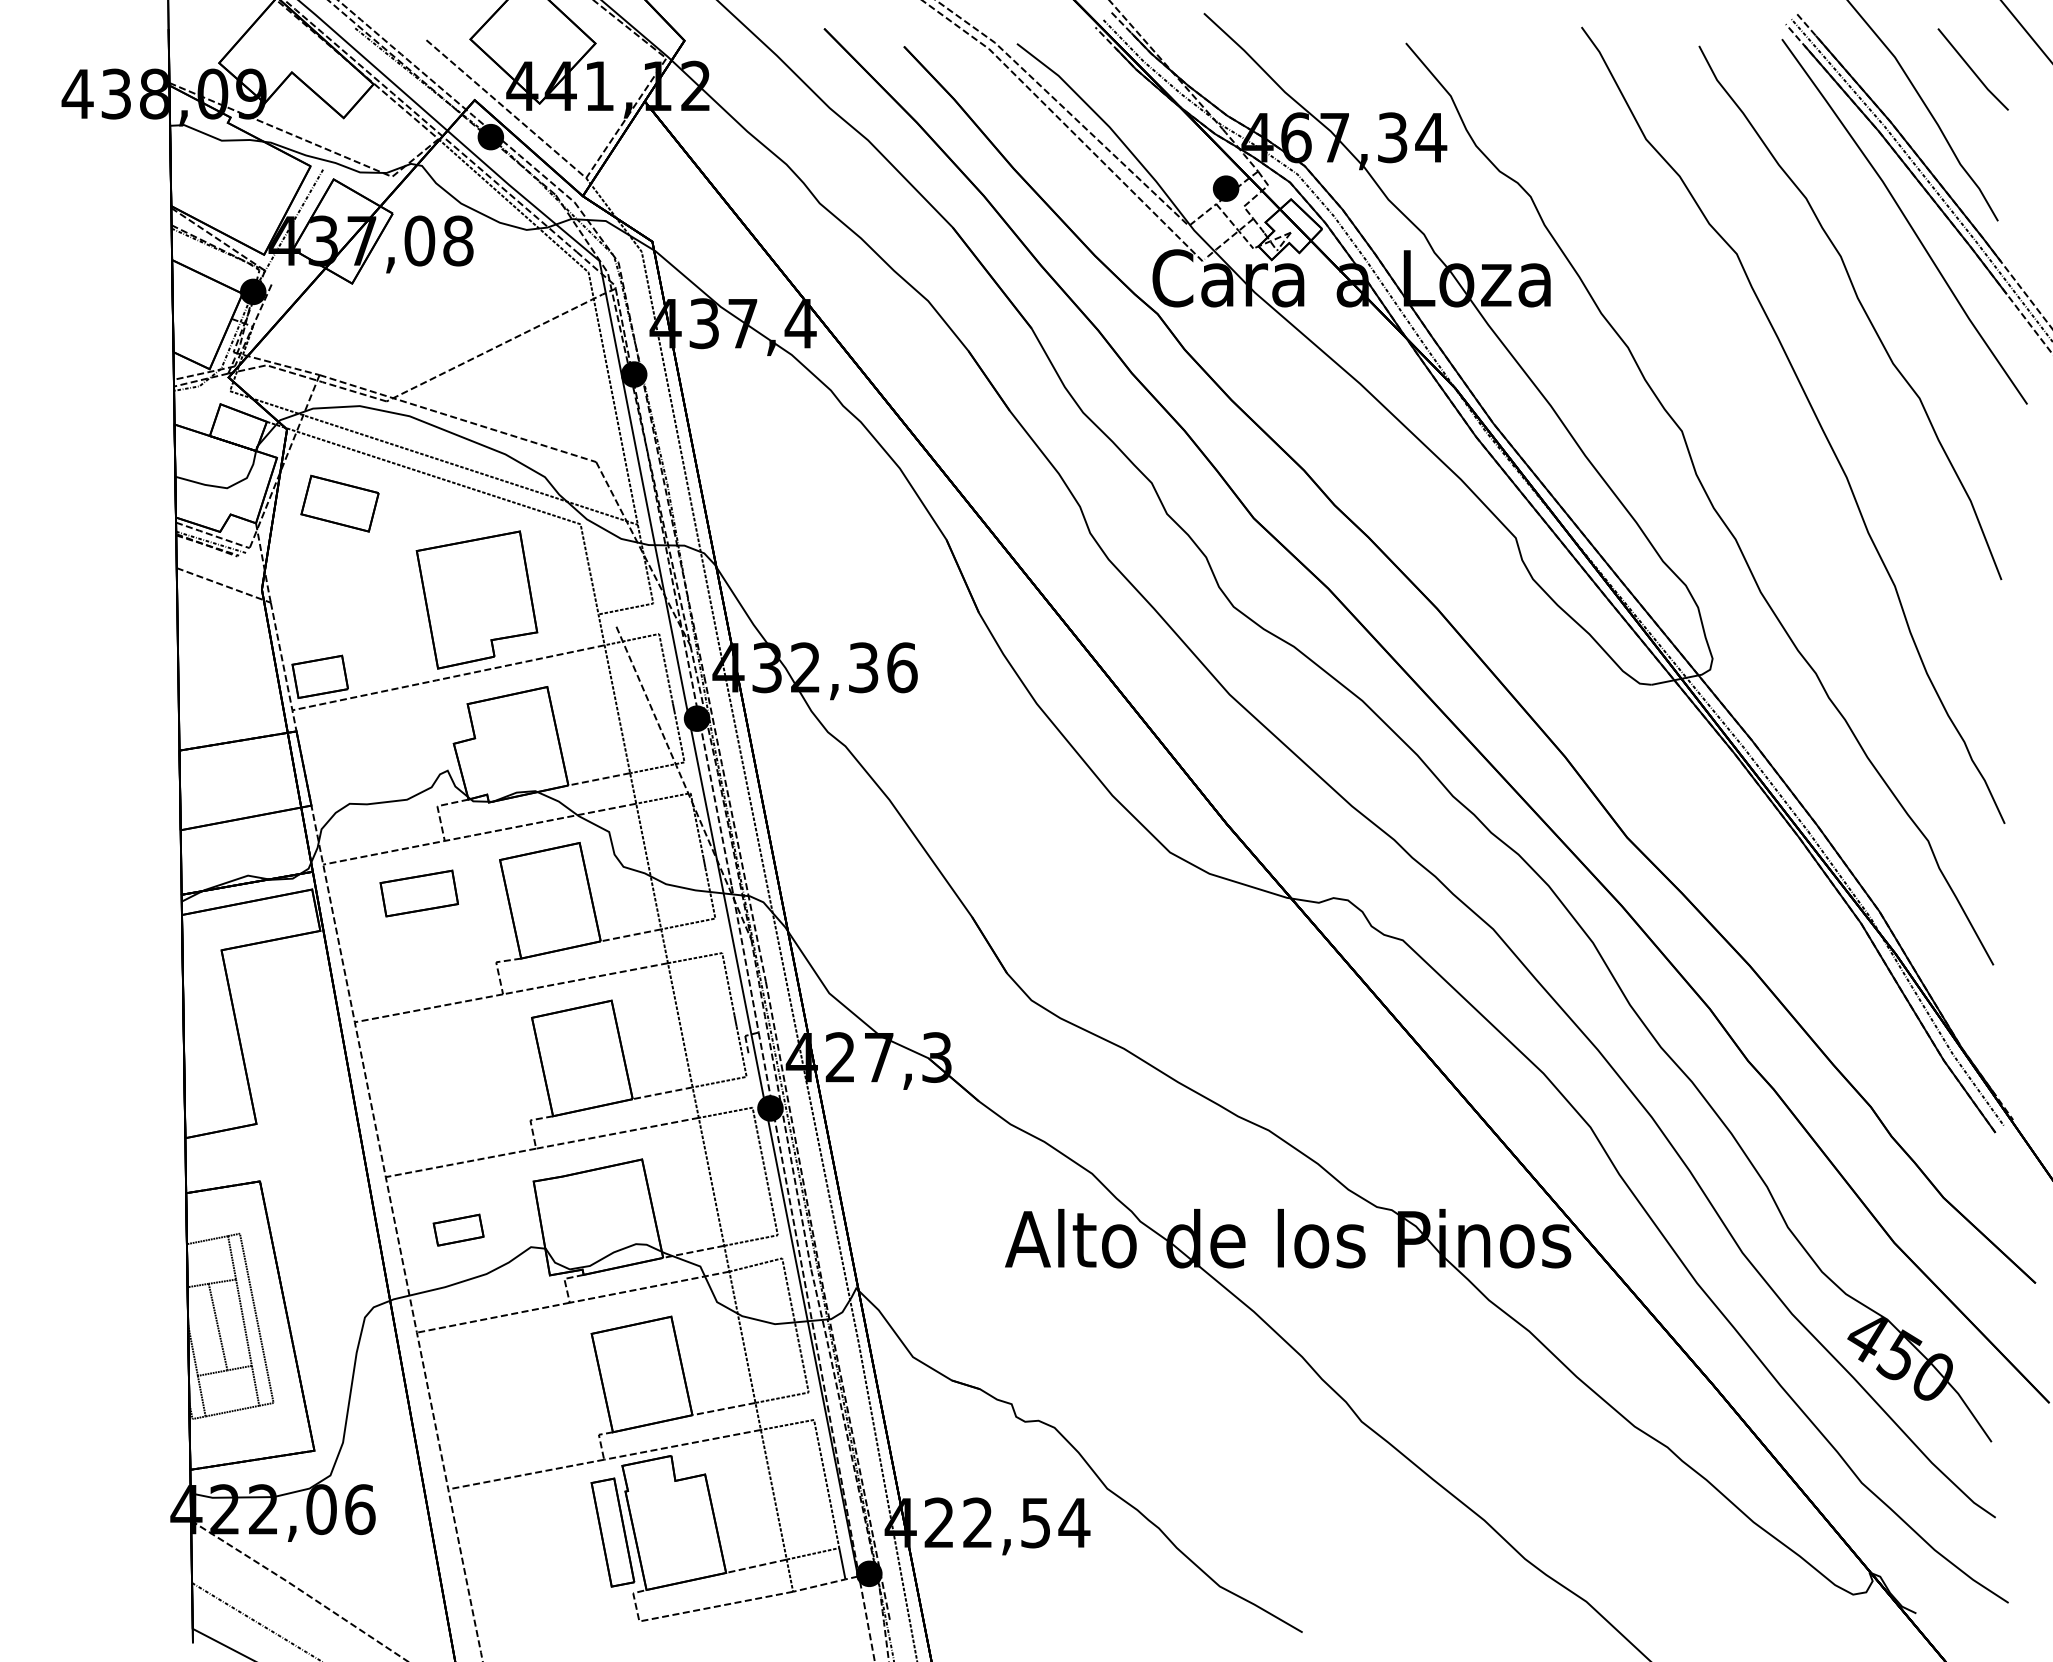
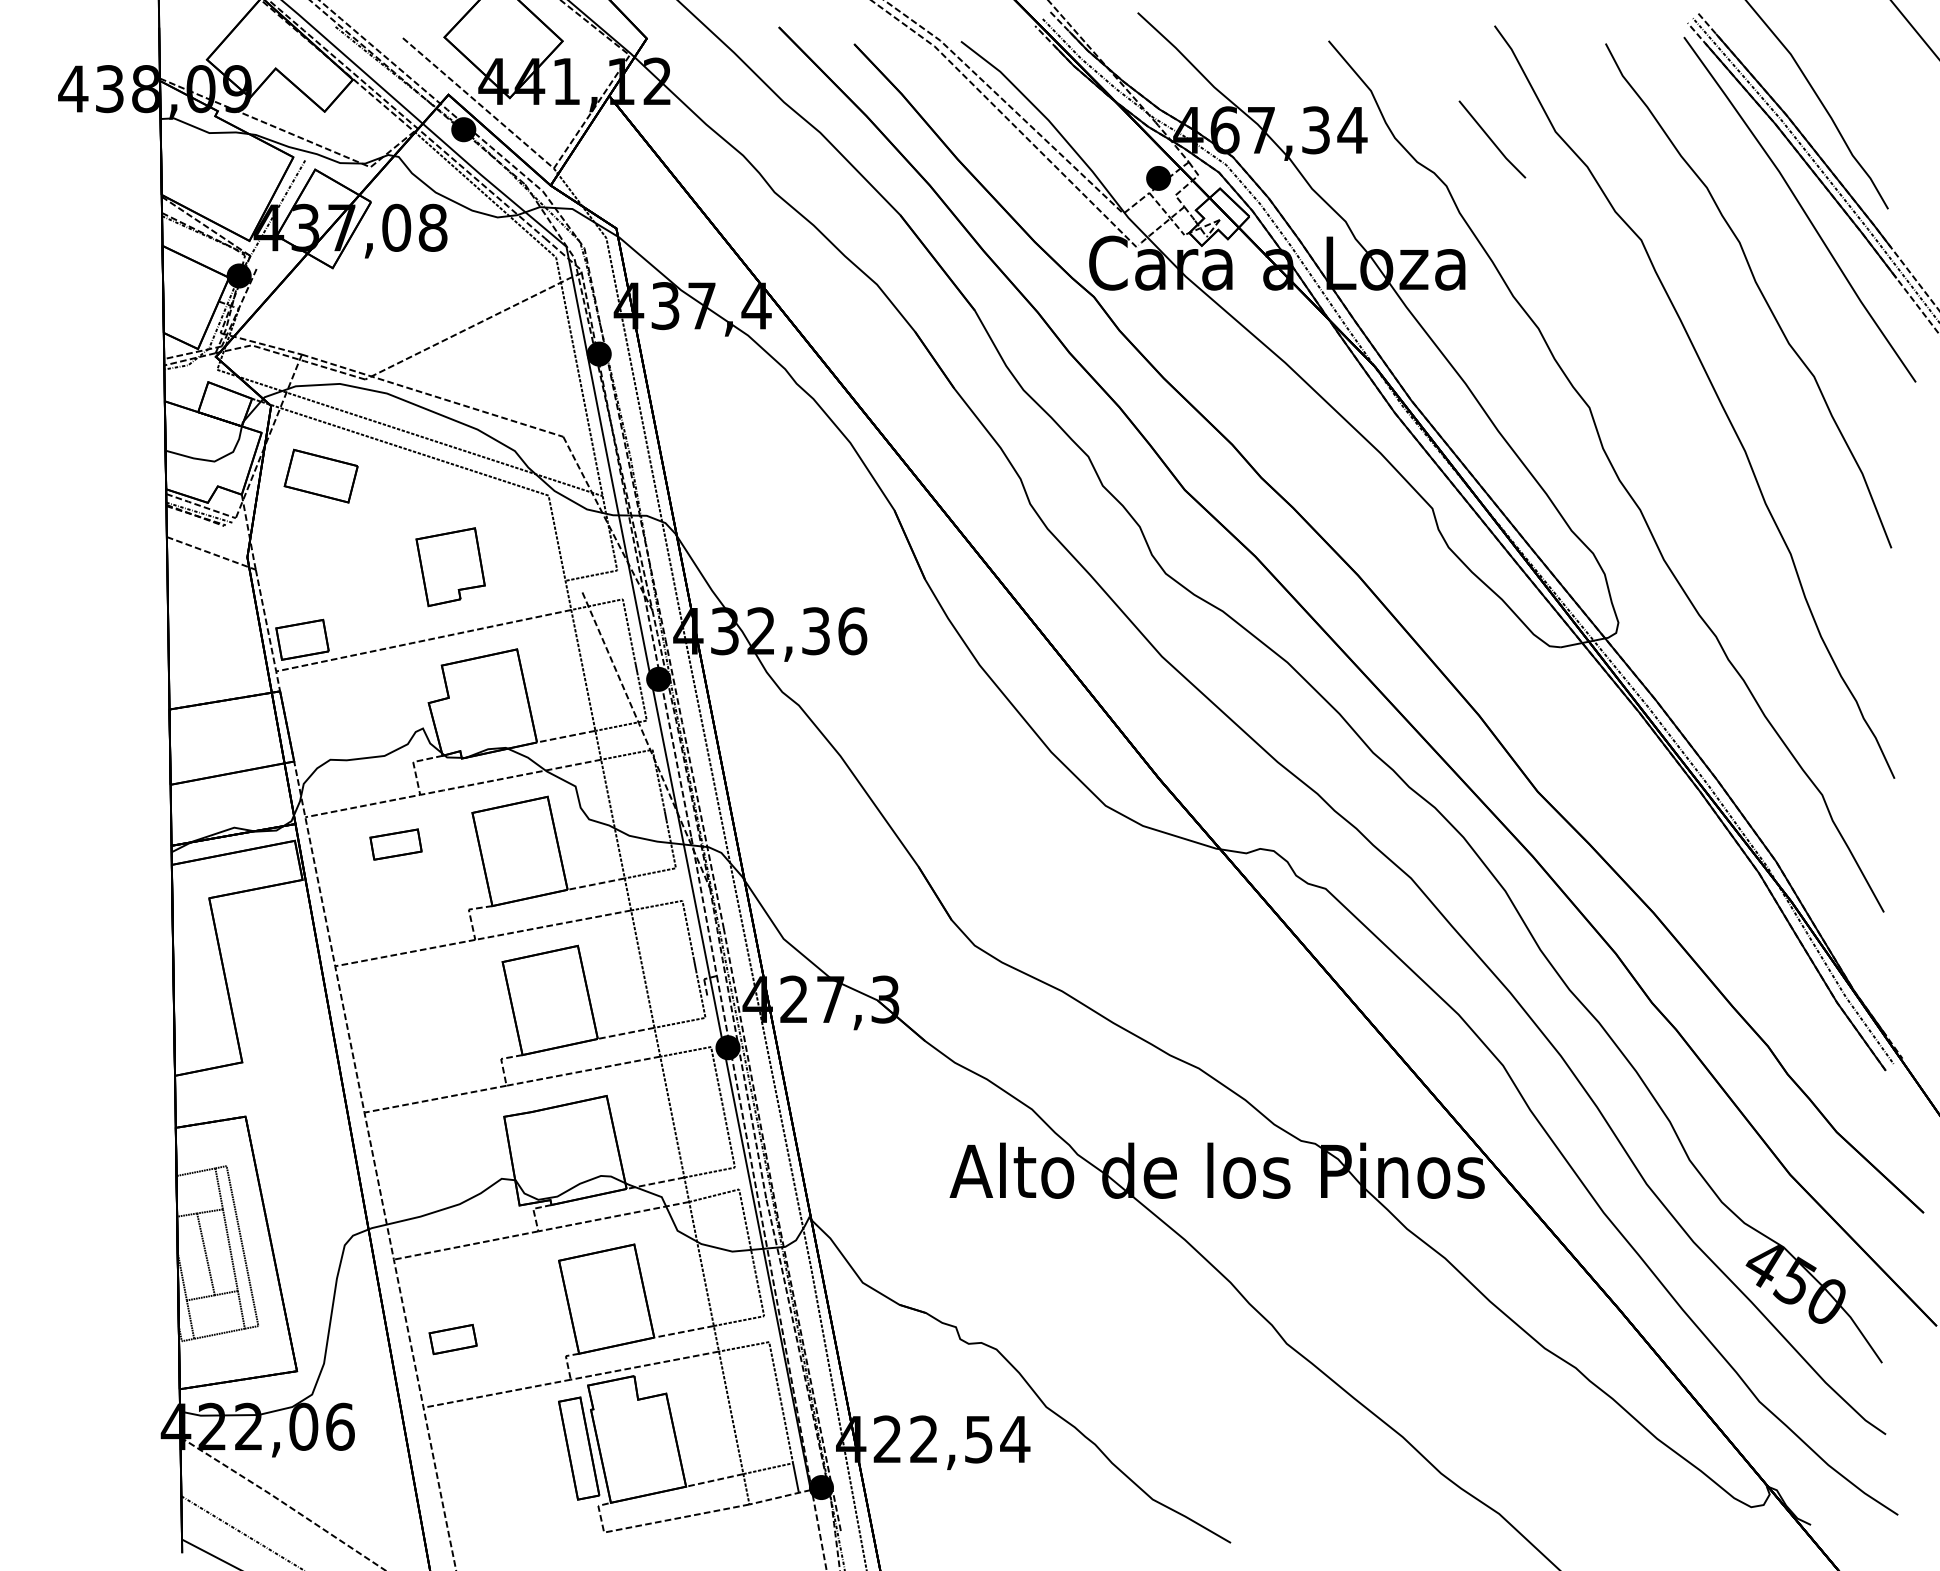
line: (1972, 69) -> (1491, 139), moved
part: (476, 599) -> (450, 566), size x0.6
part: (418, 893) -> (395, 844), size x0.7
part: (458, 1229) -> (453, 1338), moved

